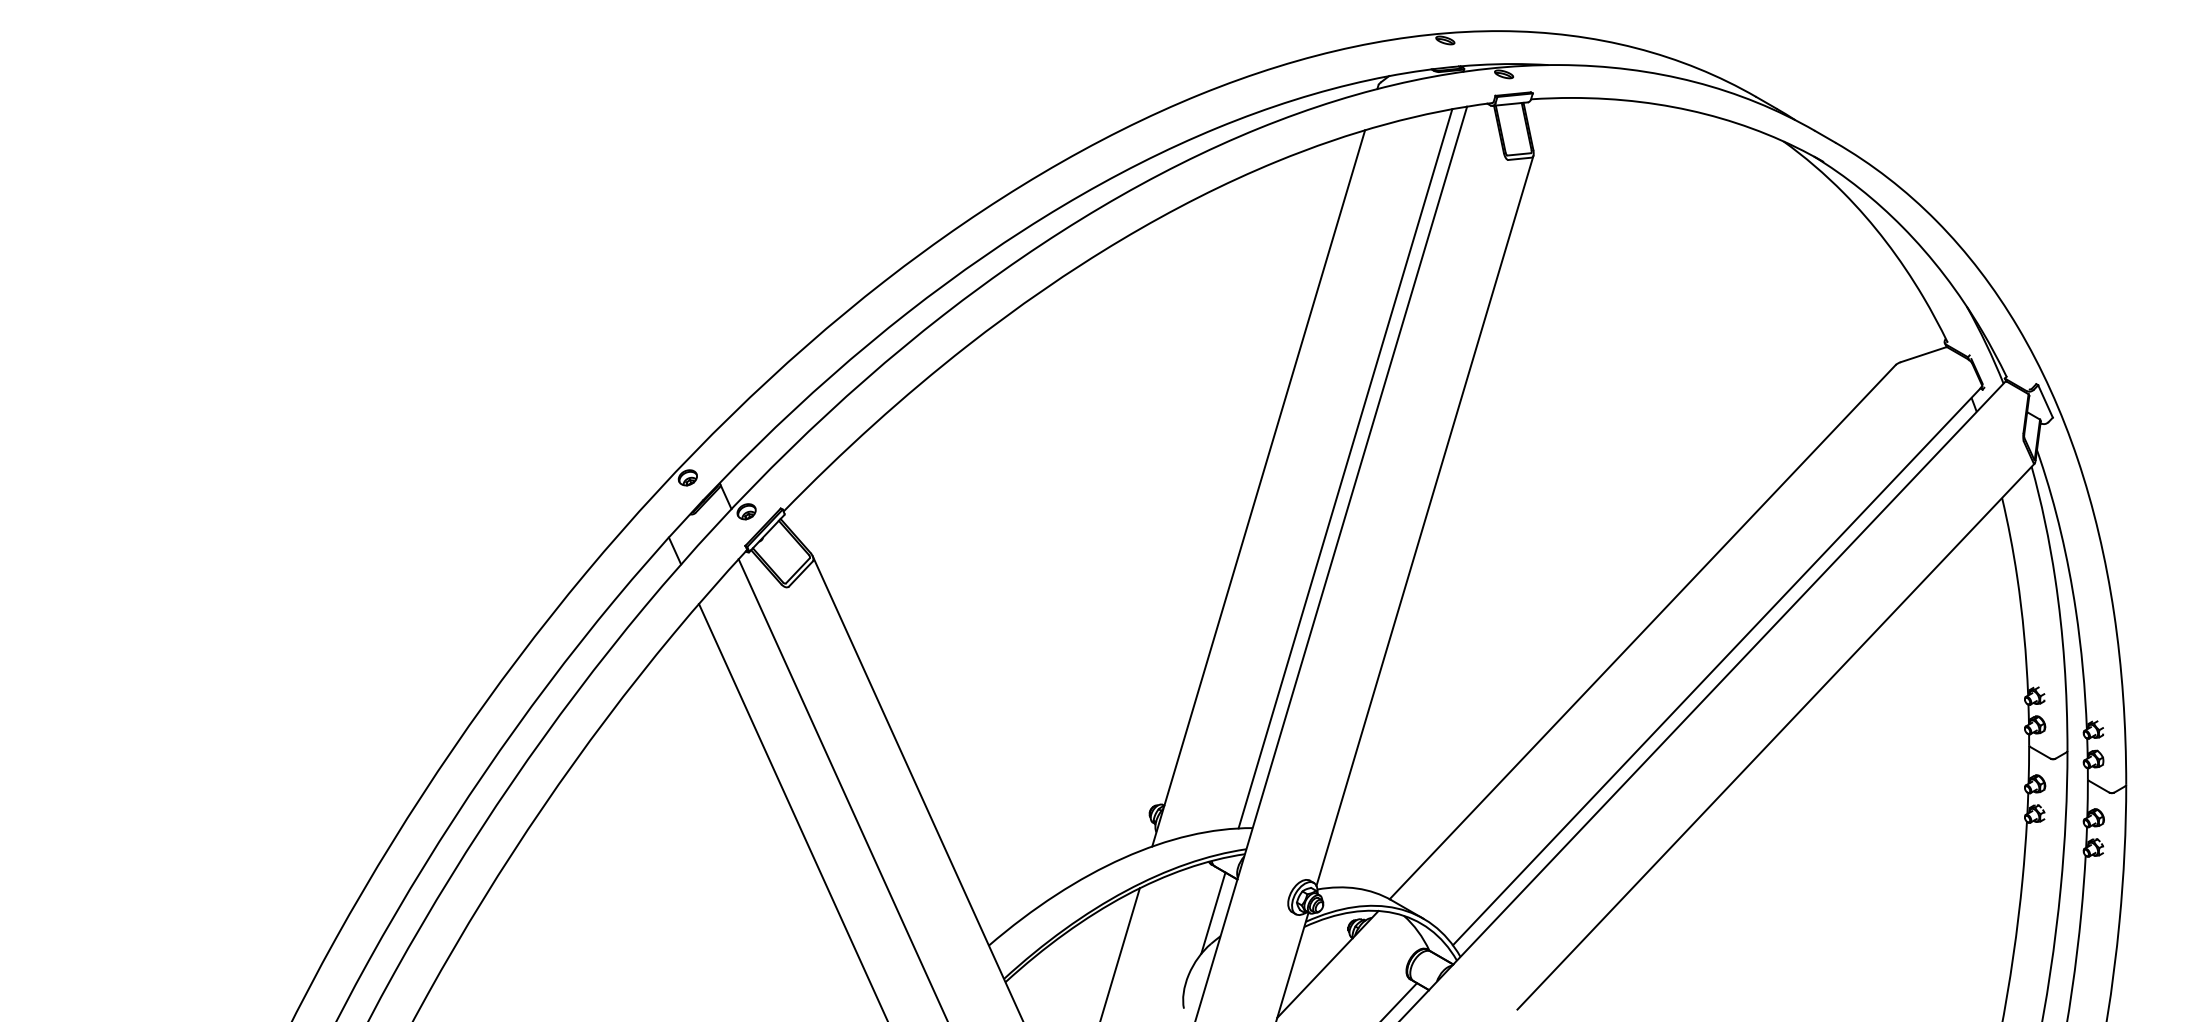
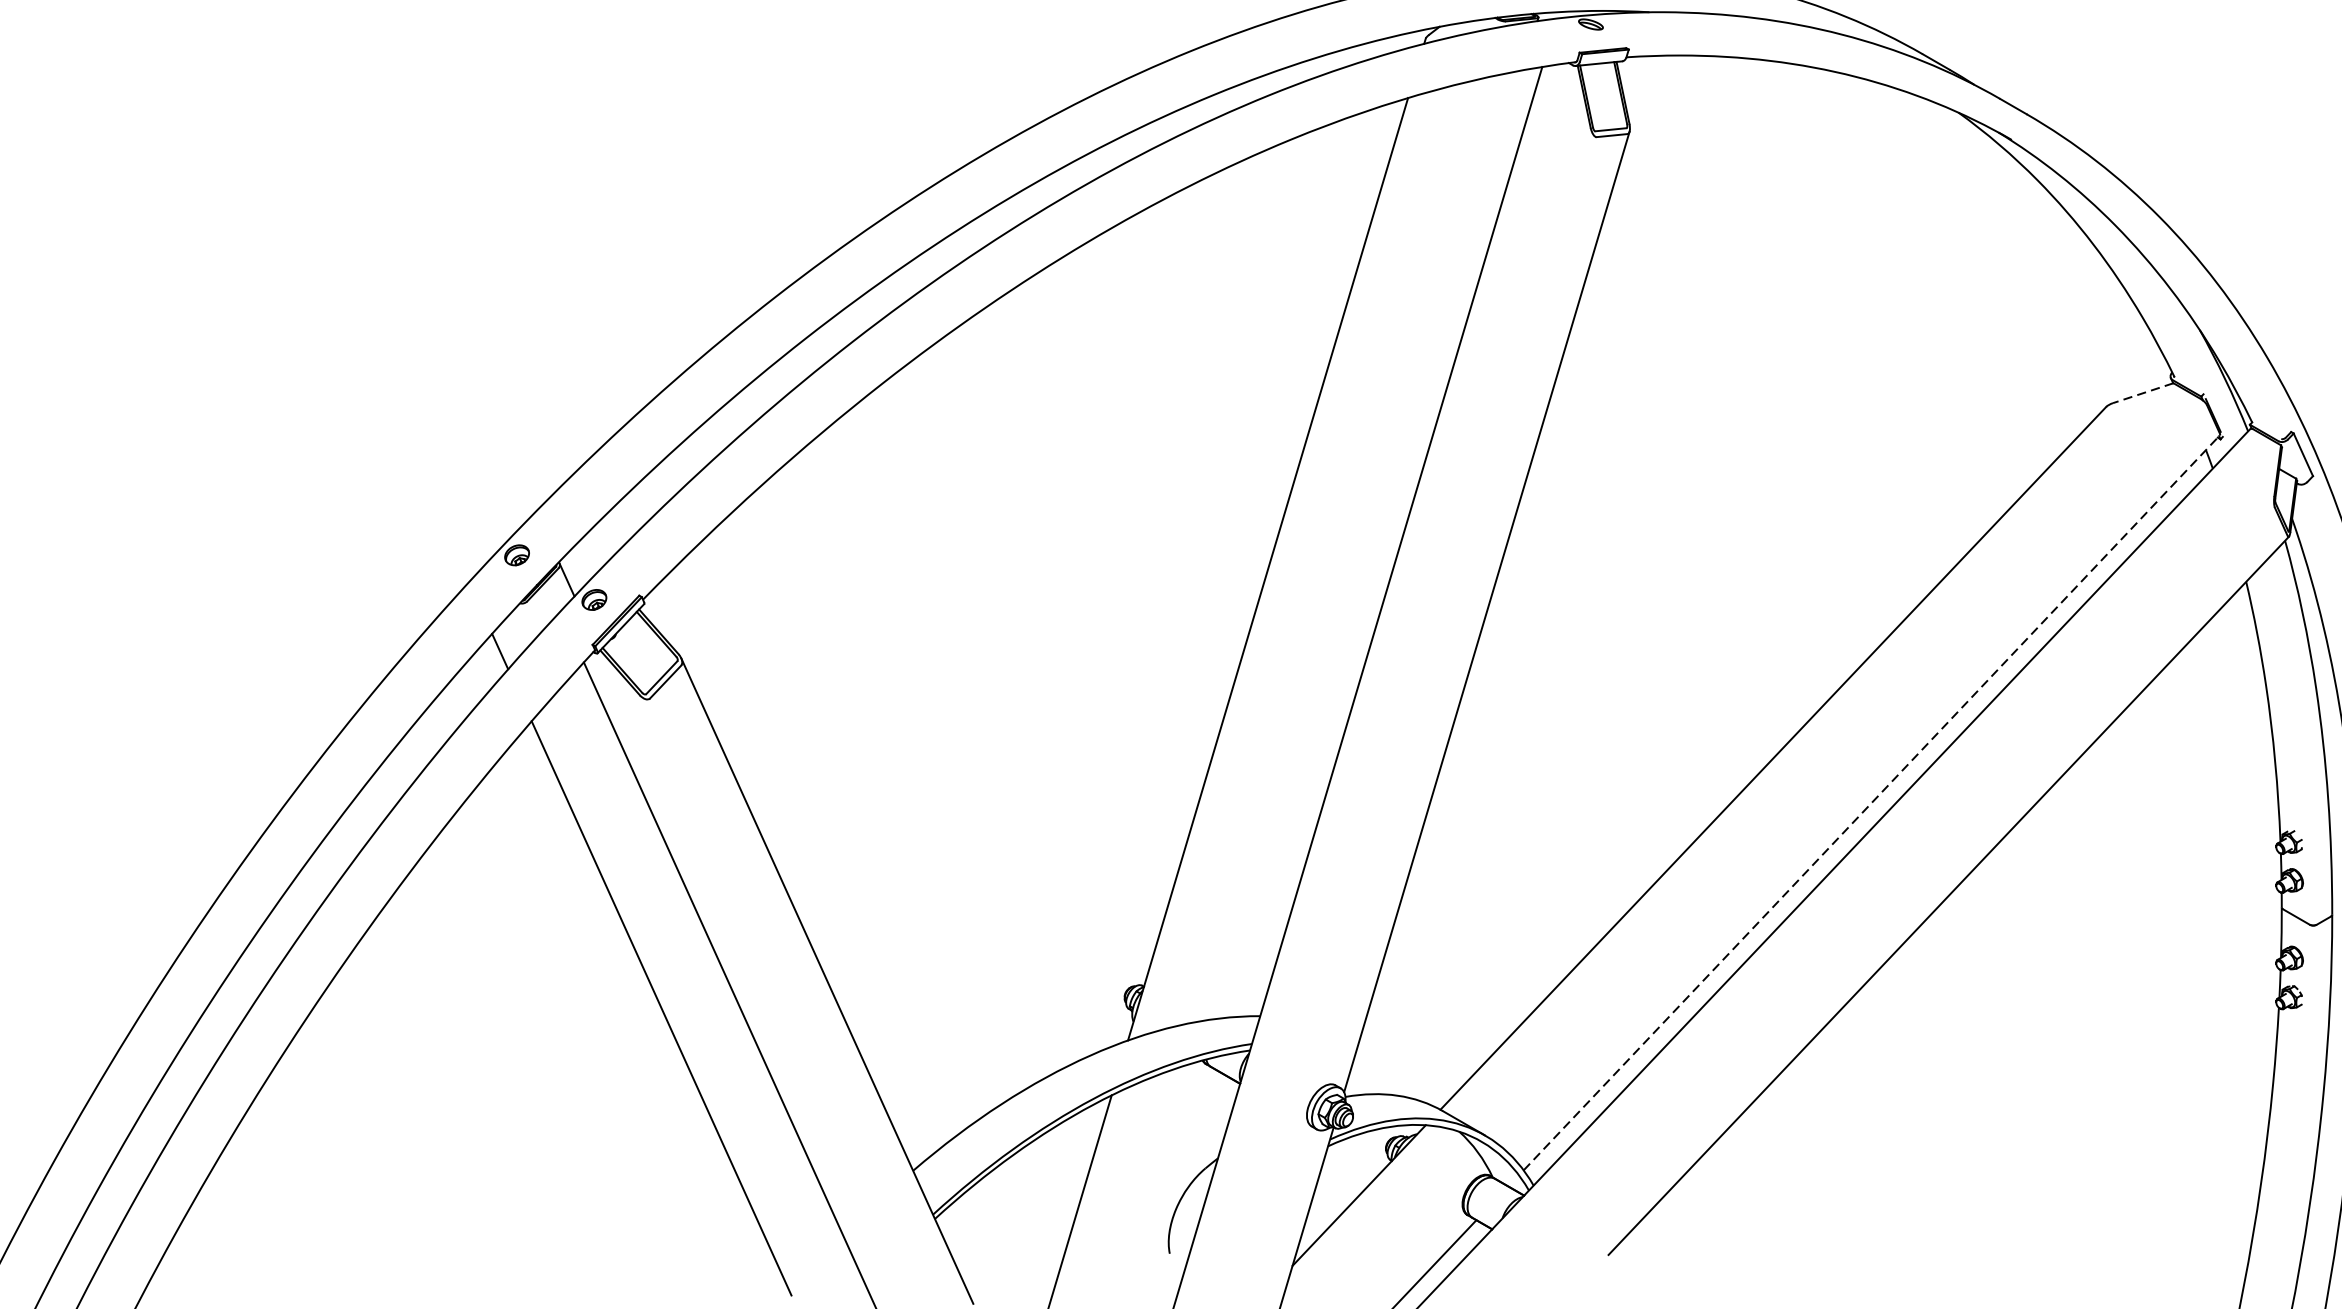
line: (1923, 354) -> (2142, 393), solid -> dashed
line: (1345, 468) -> (1382, 543), removed
line: (1717, 665) -> (1871, 802), solid -> dashed
line: (1213, 912) -> (1208, 1127), removed

